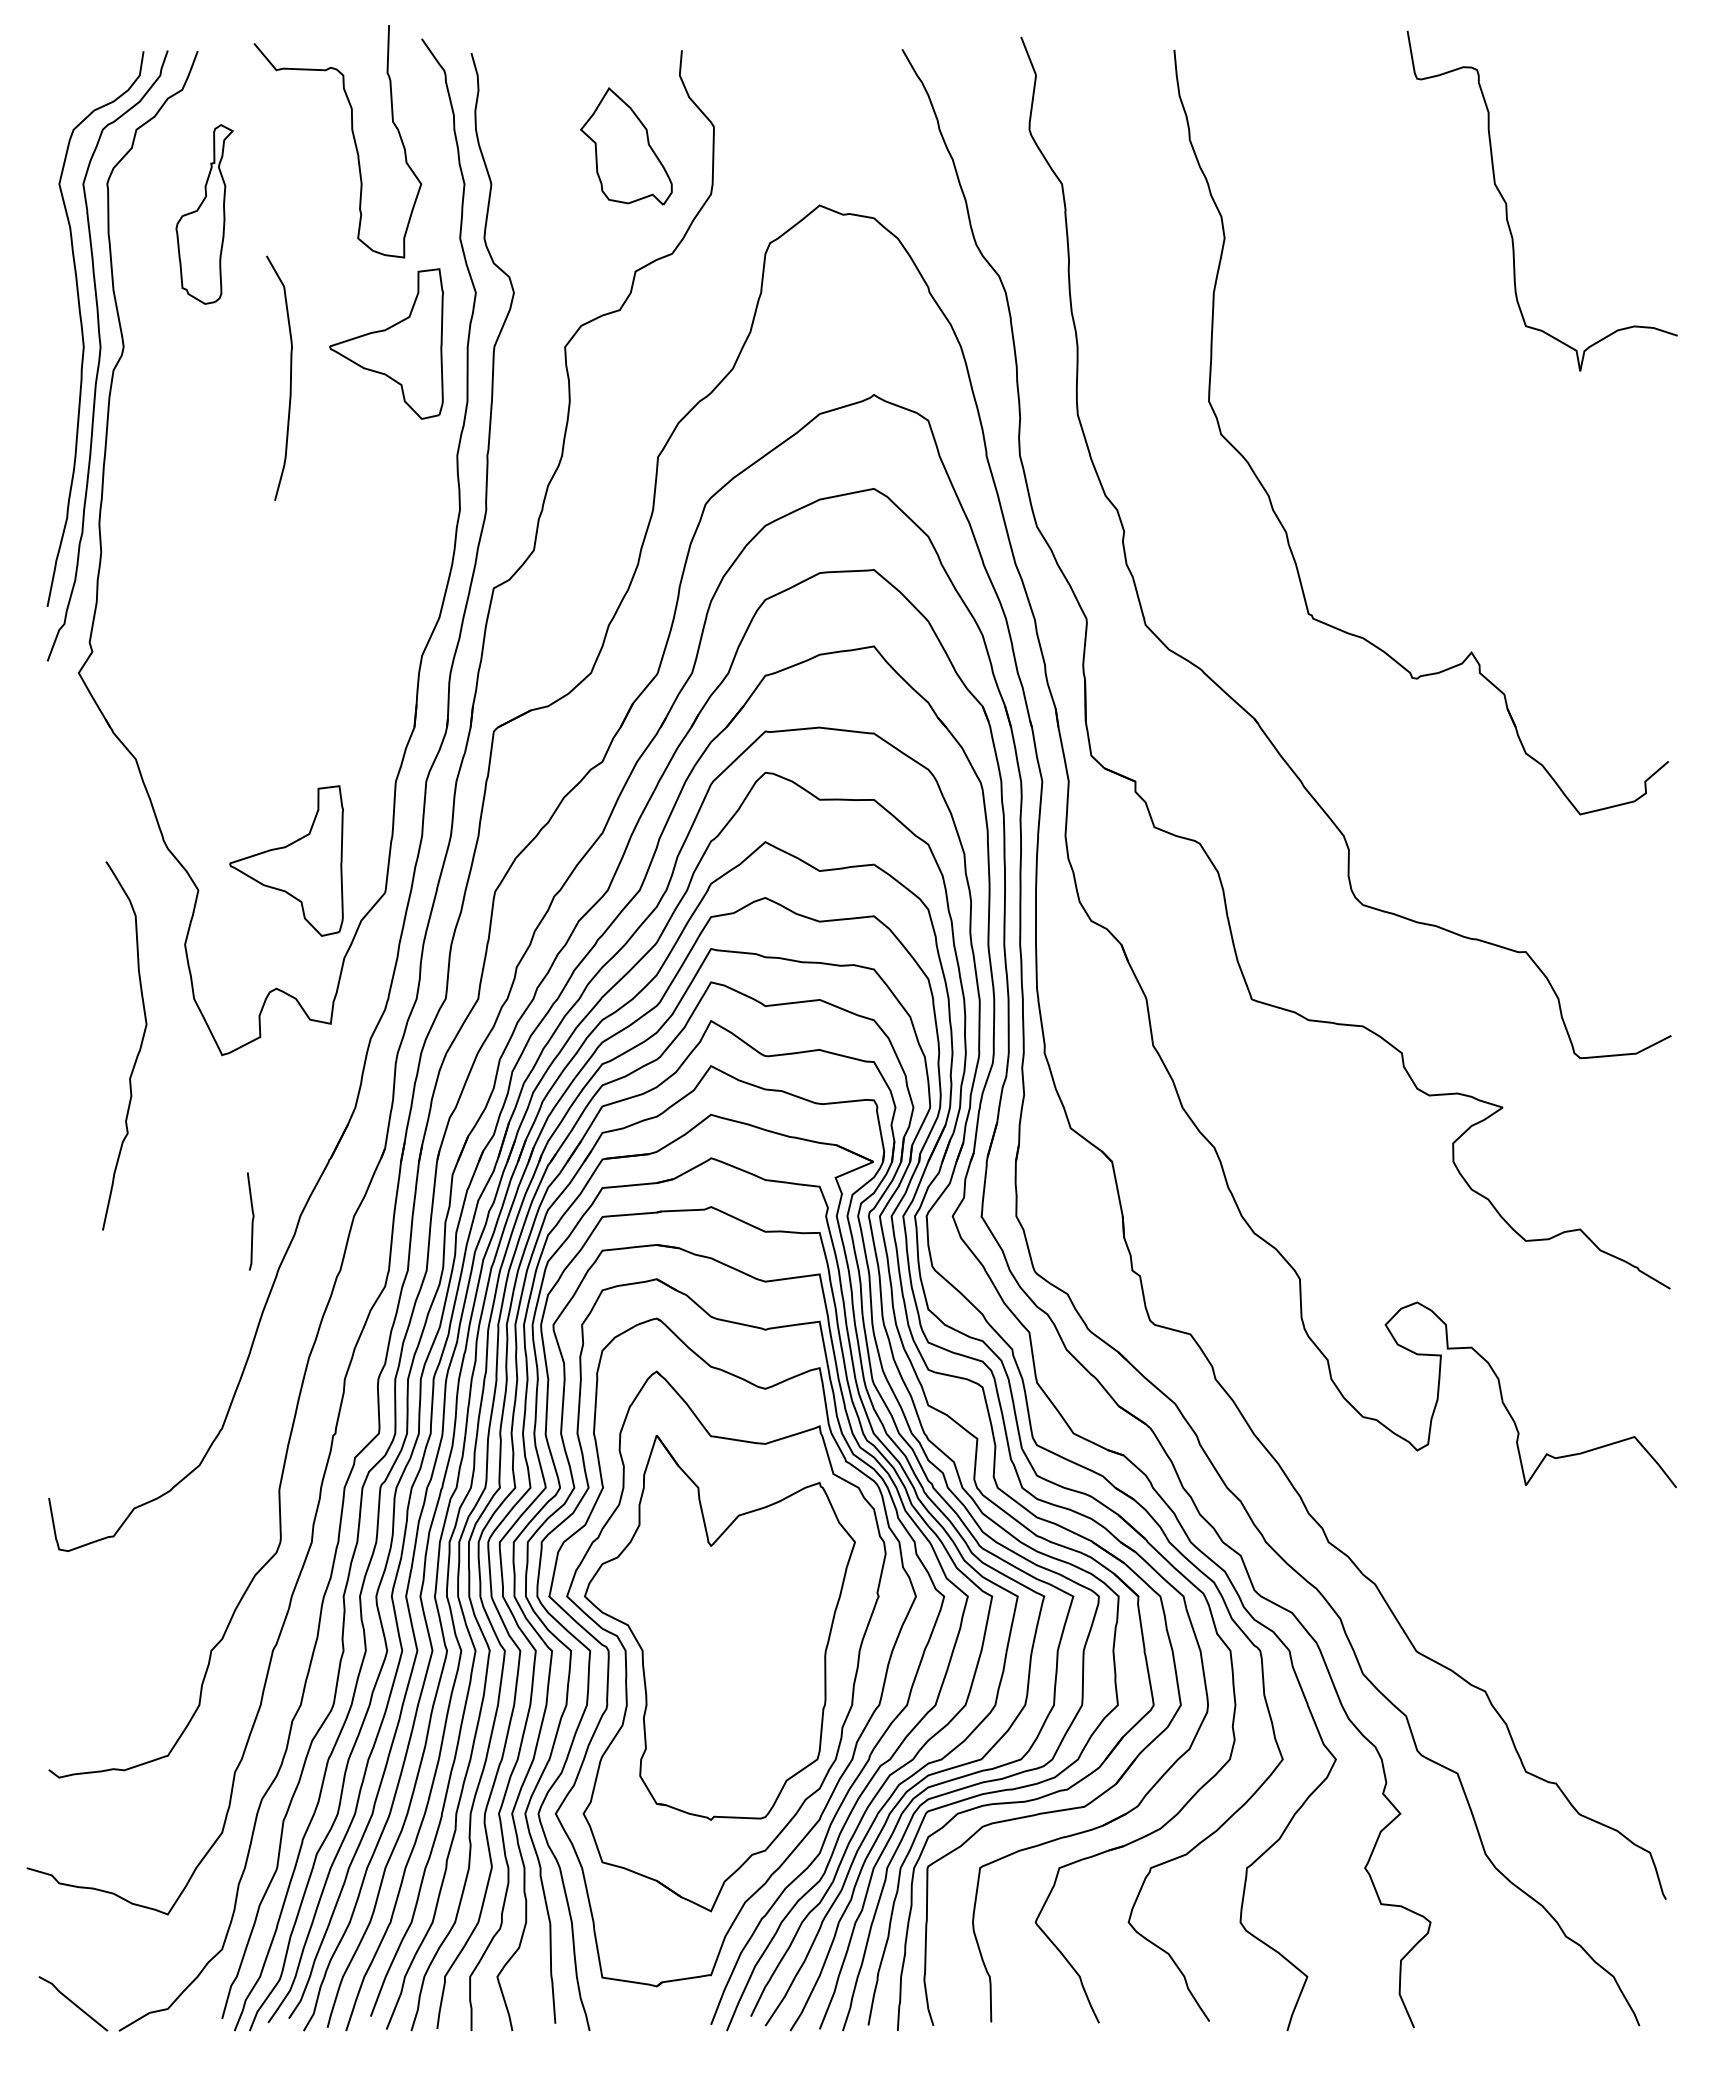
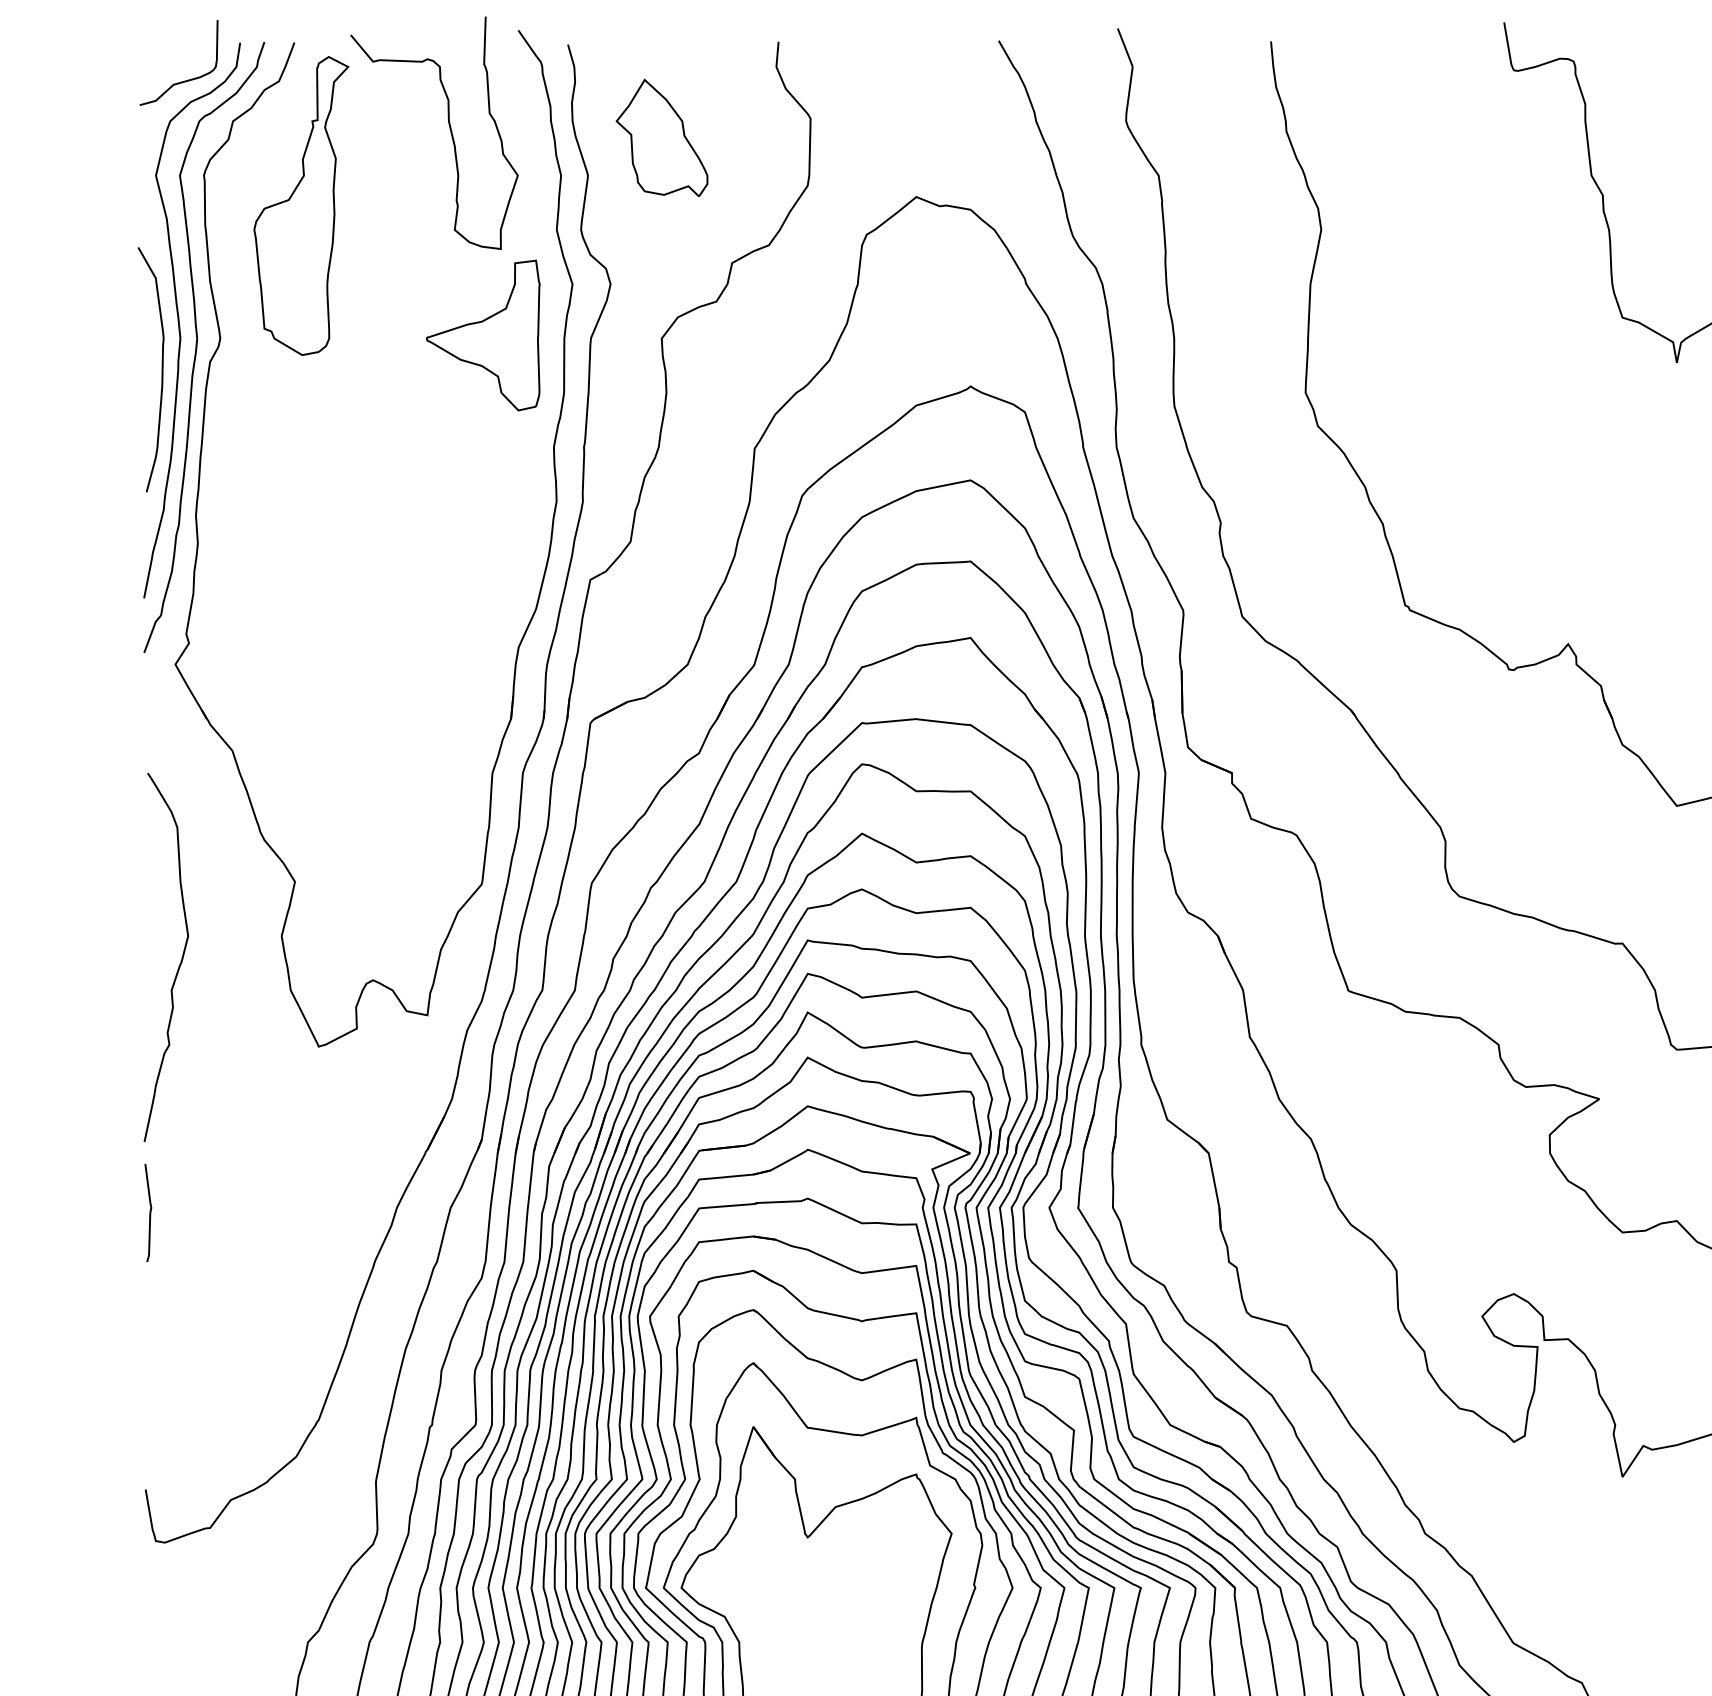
curve: (85, 89) -> (182, 81), added
part: (626, 146) -> (662, 138), moved
part: (204, 214) -> (301, 206), size x1.67
curve: (290, 377) -> (162, 369), moved
part: (286, 860) -> (383, 852), removed
curve: (139, 1047) -> (181, 959), moved
curve: (251, 1221) -> (149, 1213), moved

